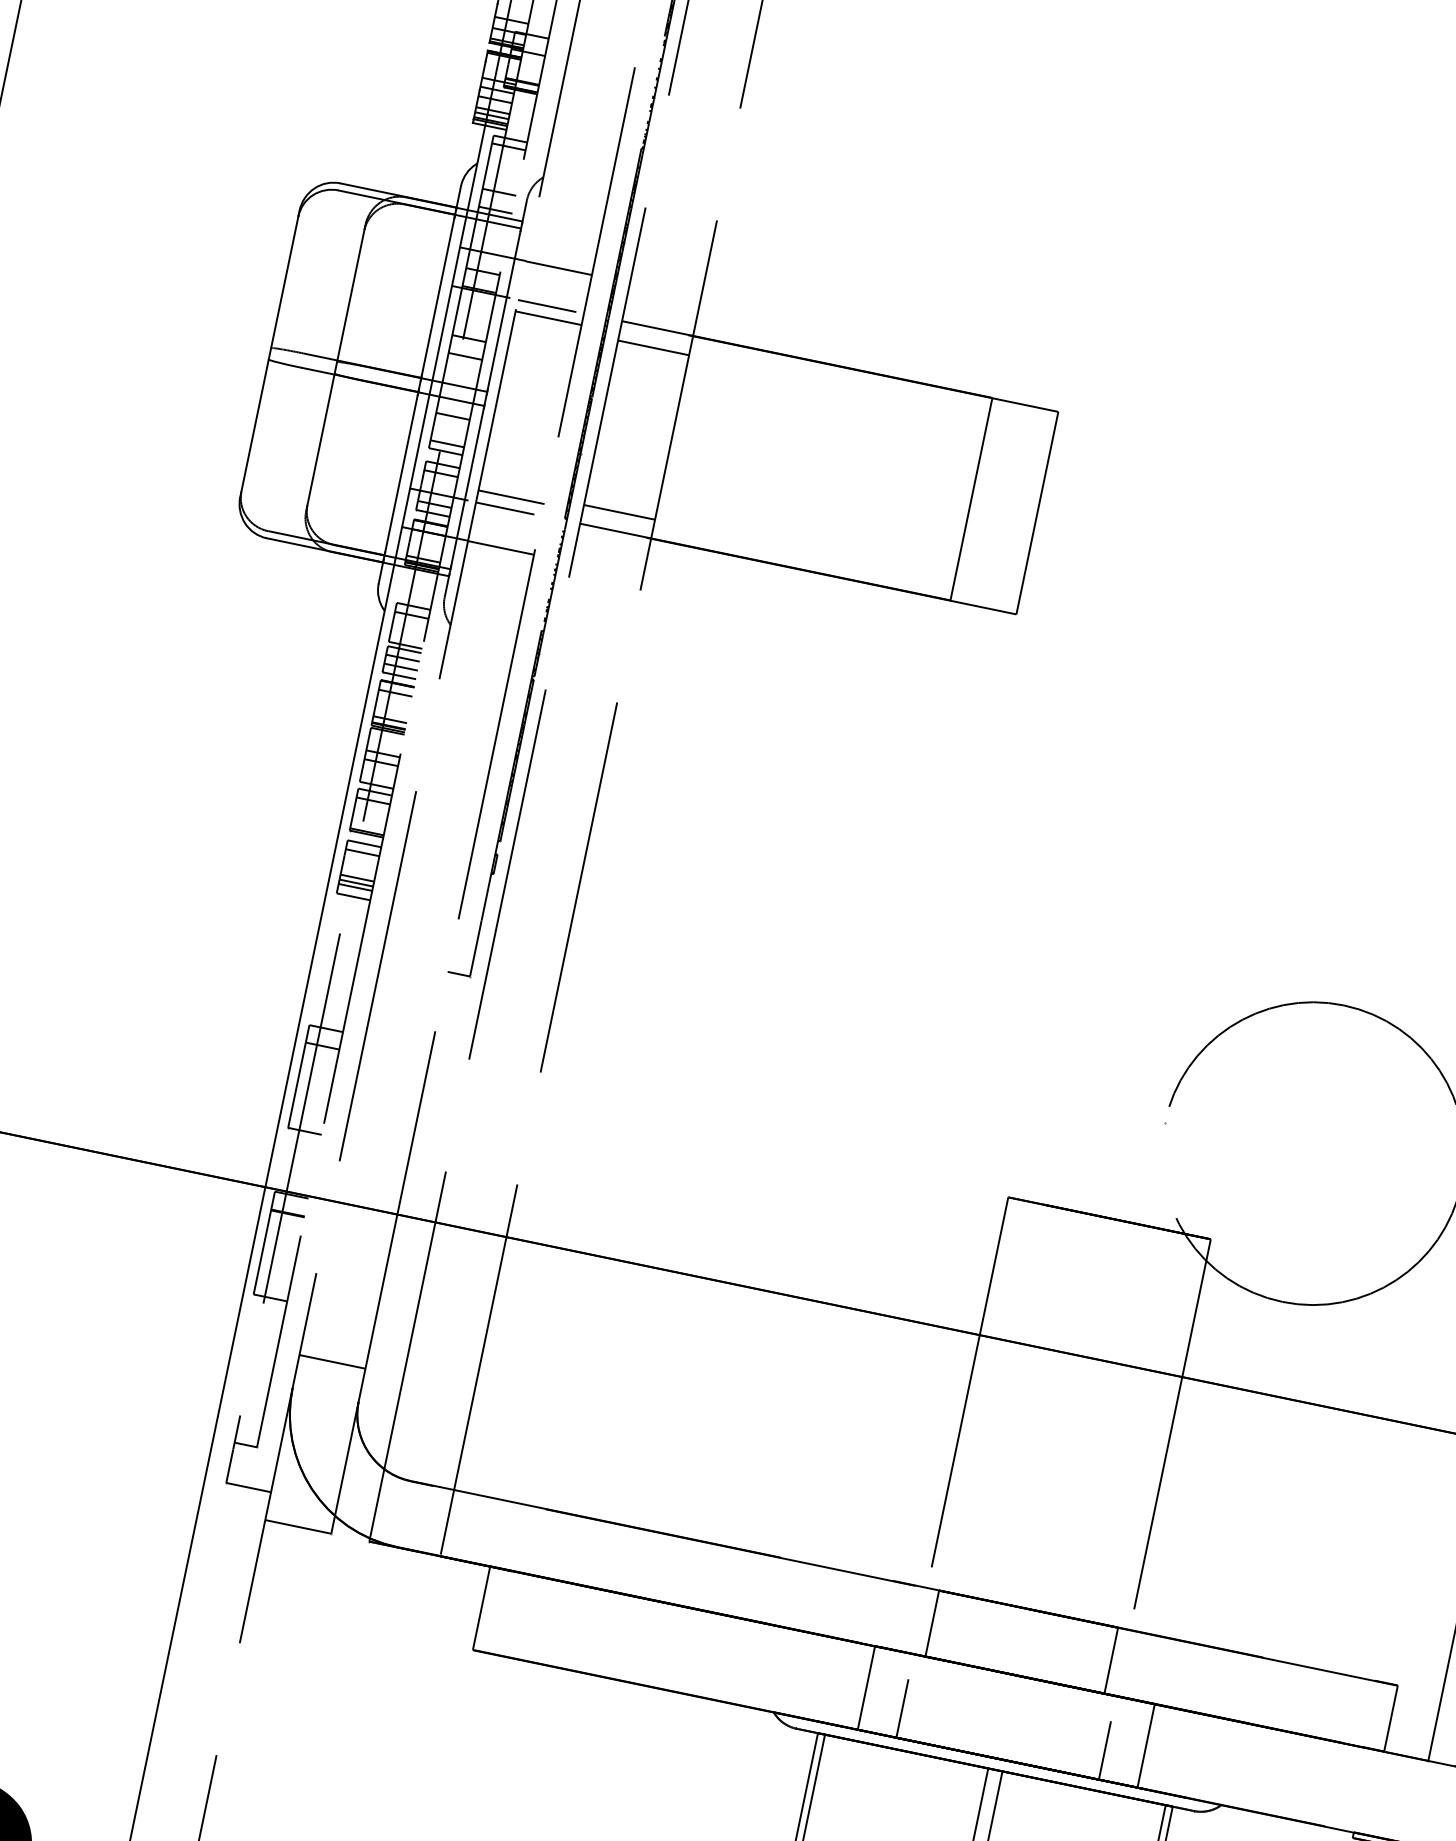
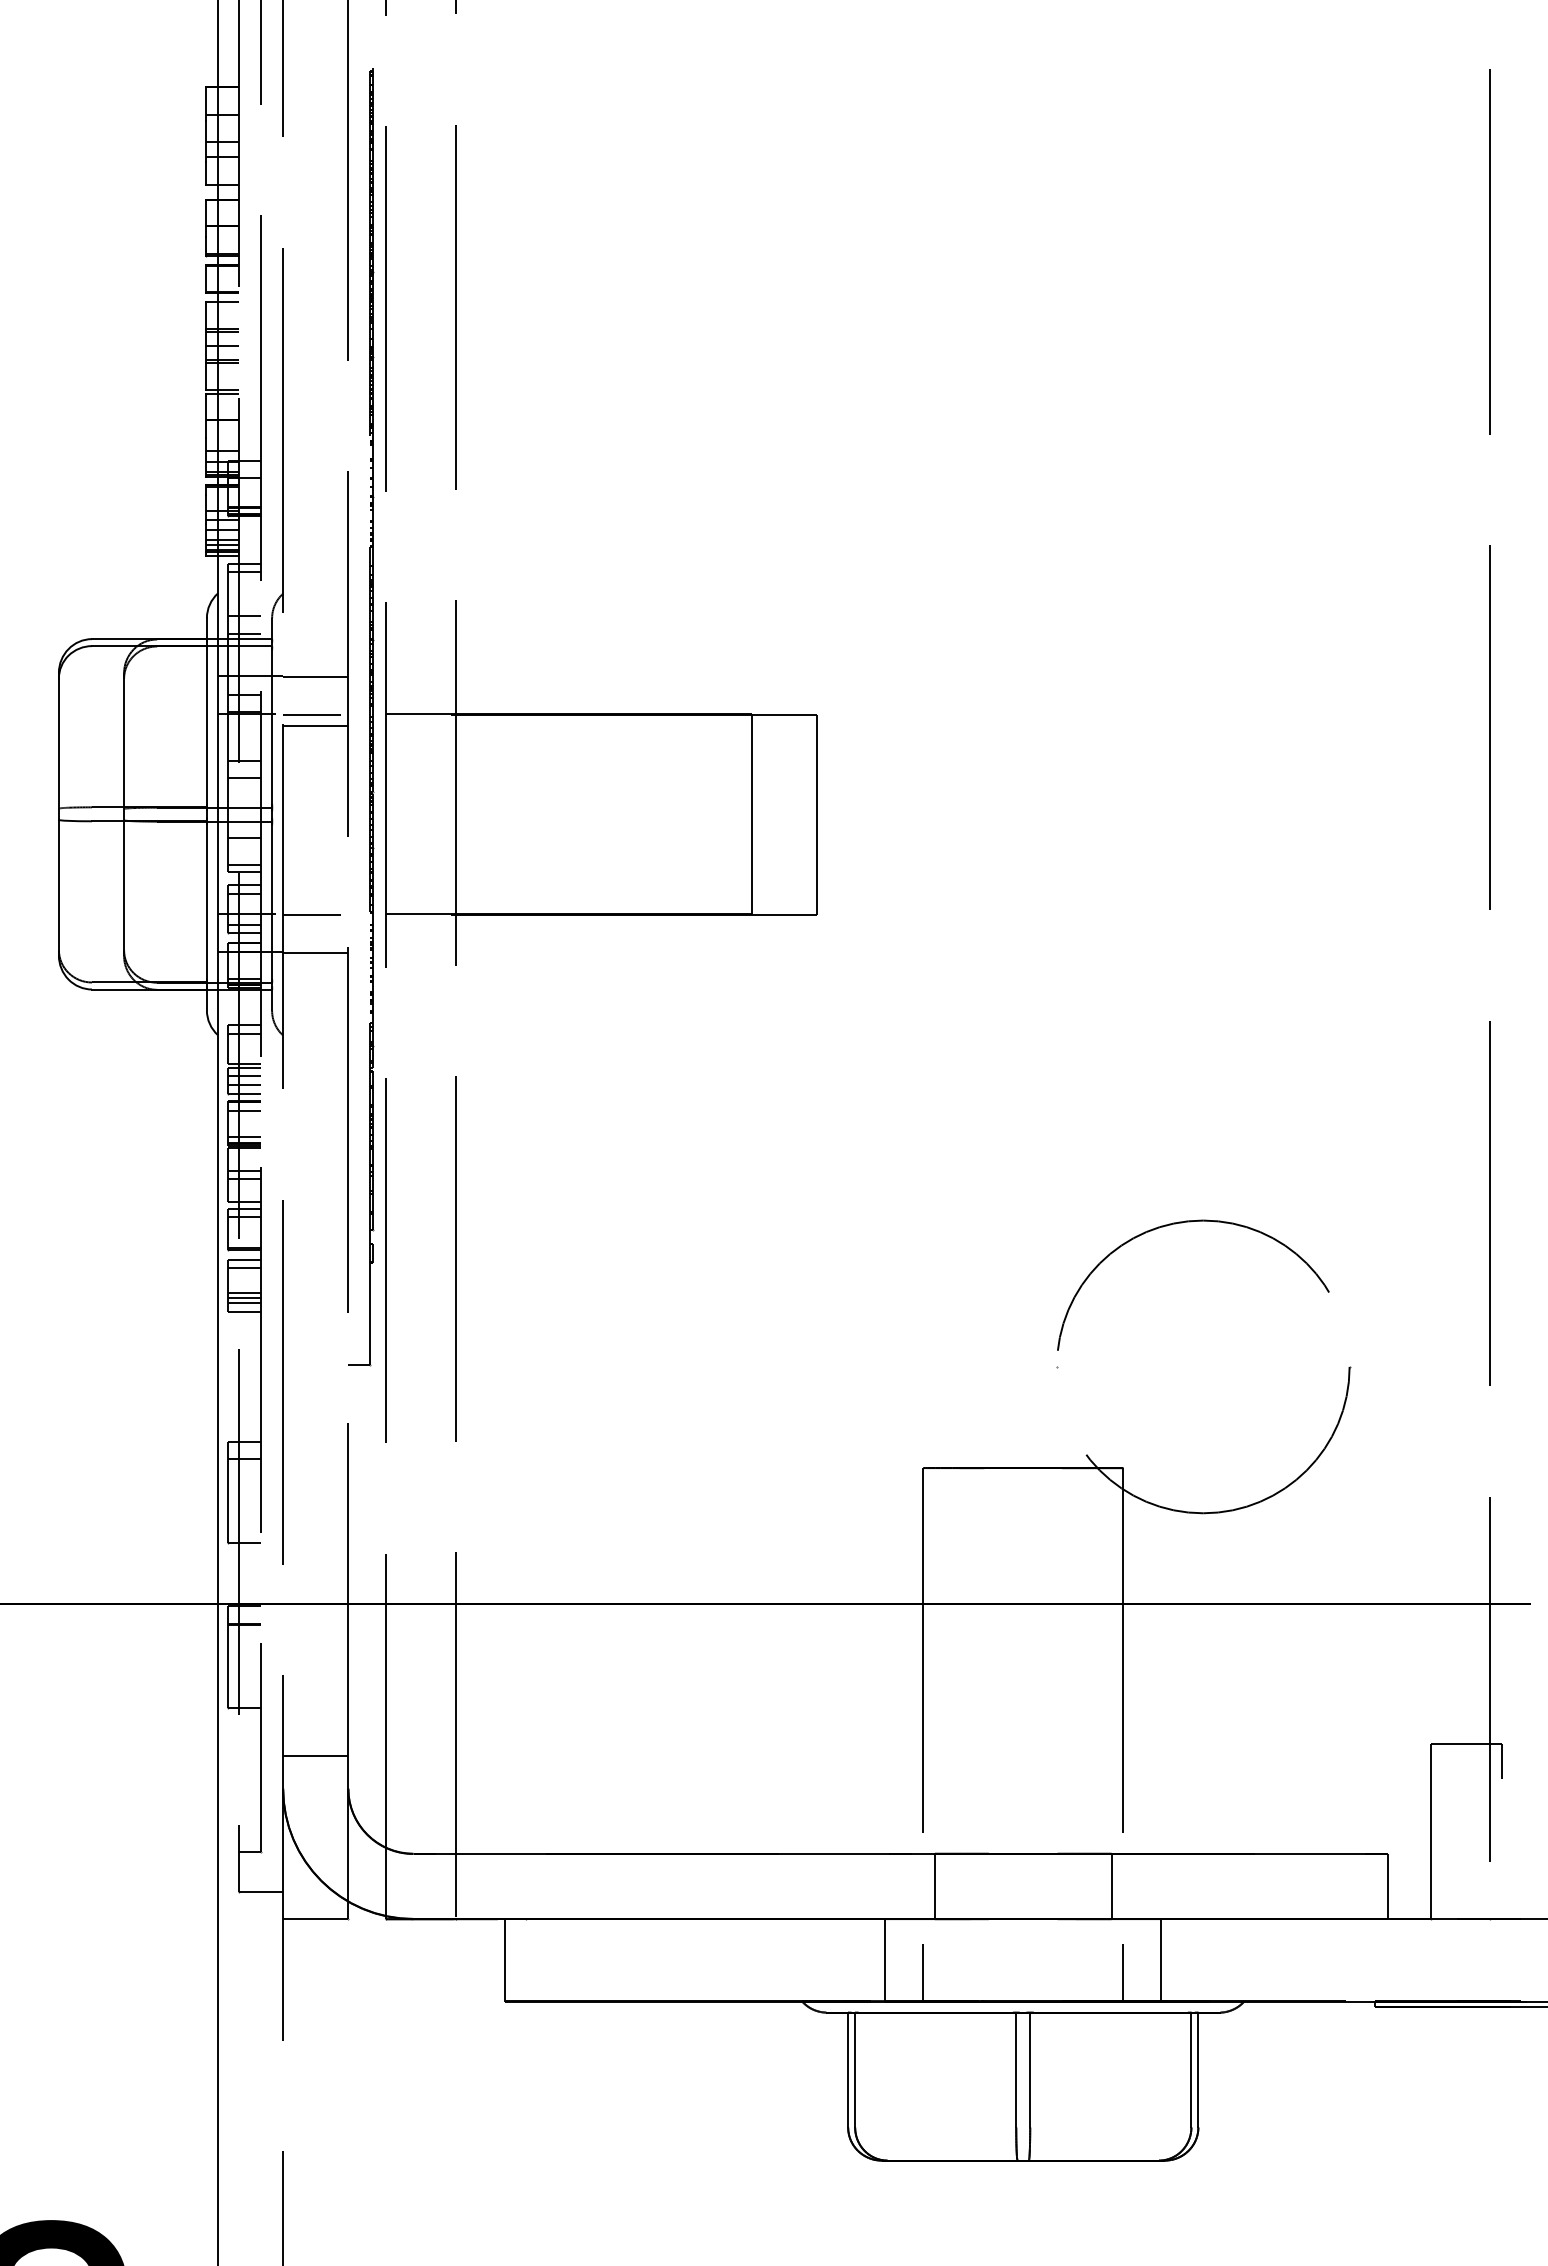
line: (653, 347) -> (420, 733), removed
line: (511, 497) -> (315, 902), removed
line: (619, 511) -> (420, 895), removed

